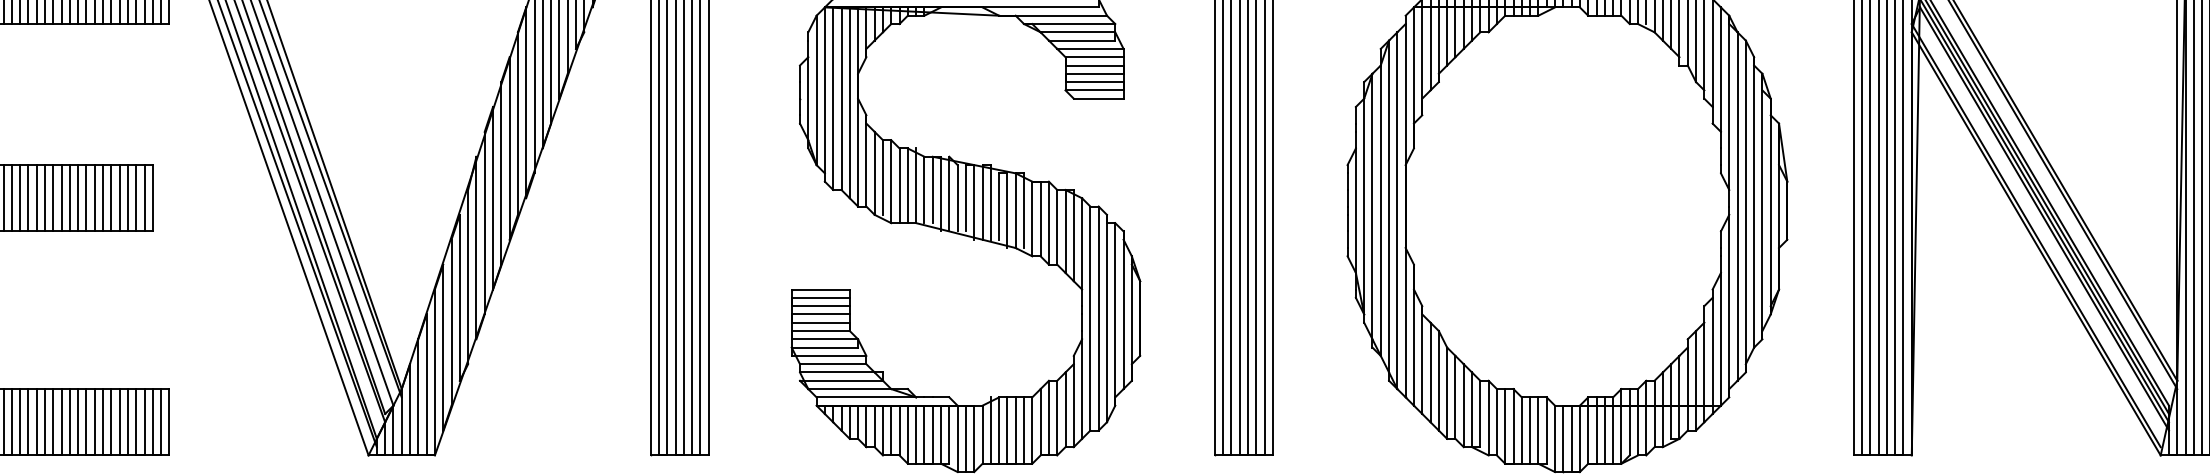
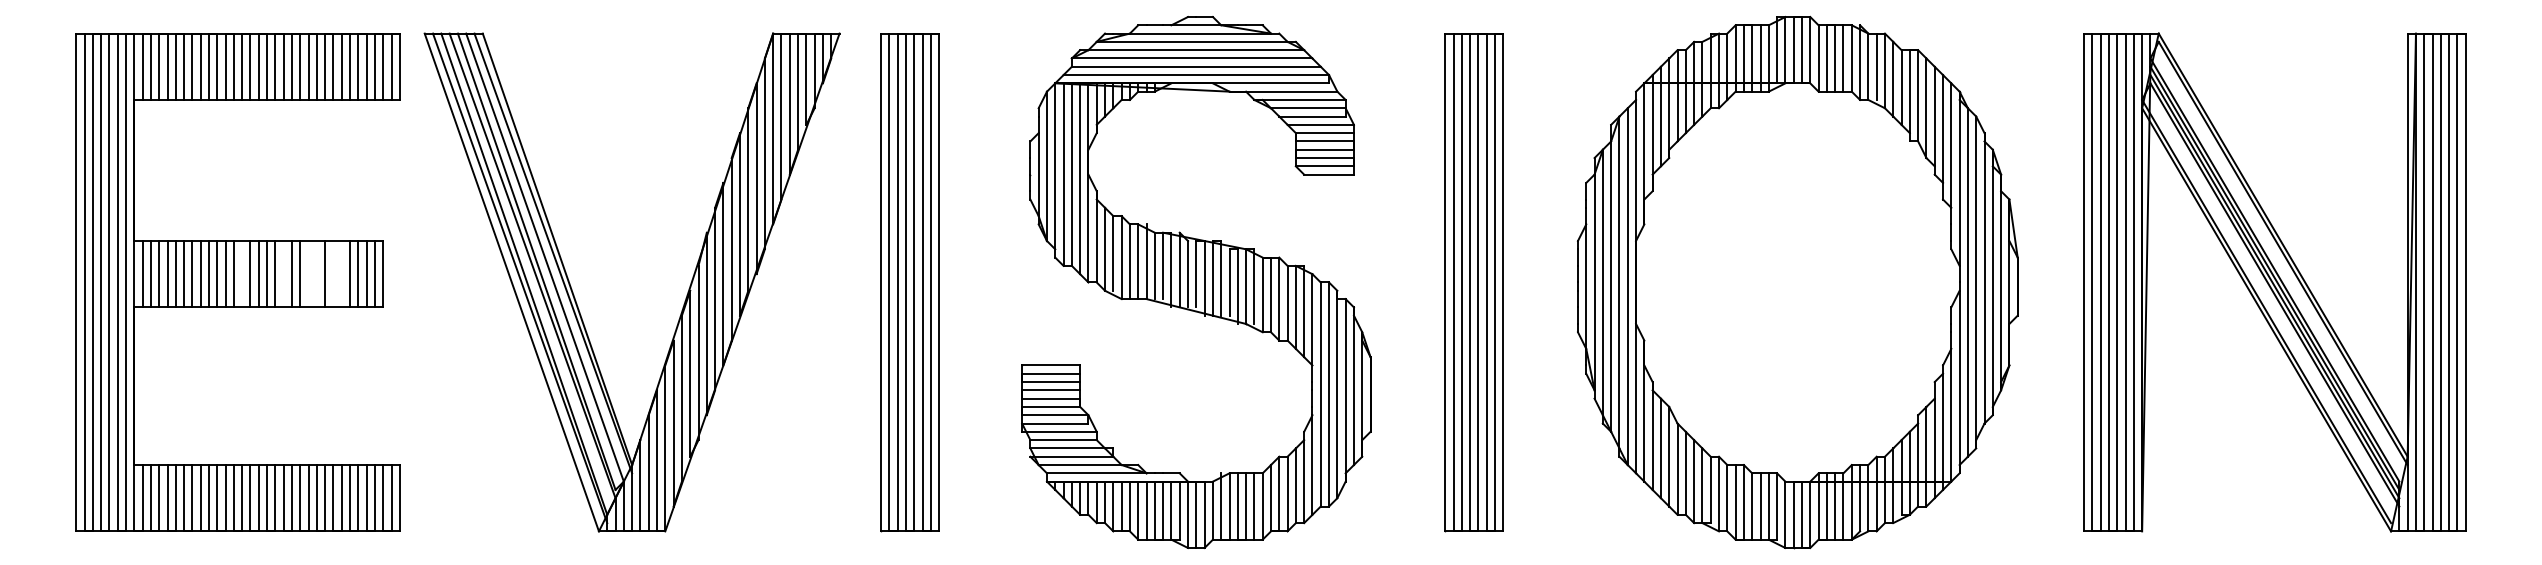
line: (12, 198) -> (242, 274), removed
line: (53, 198) -> (283, 274), removed
line: (78, 198) -> (308, 274), removed
line: (86, 198) -> (316, 274), removed
line: (103, 198) -> (333, 274), removed
line: (111, 198) -> (341, 274), removed

